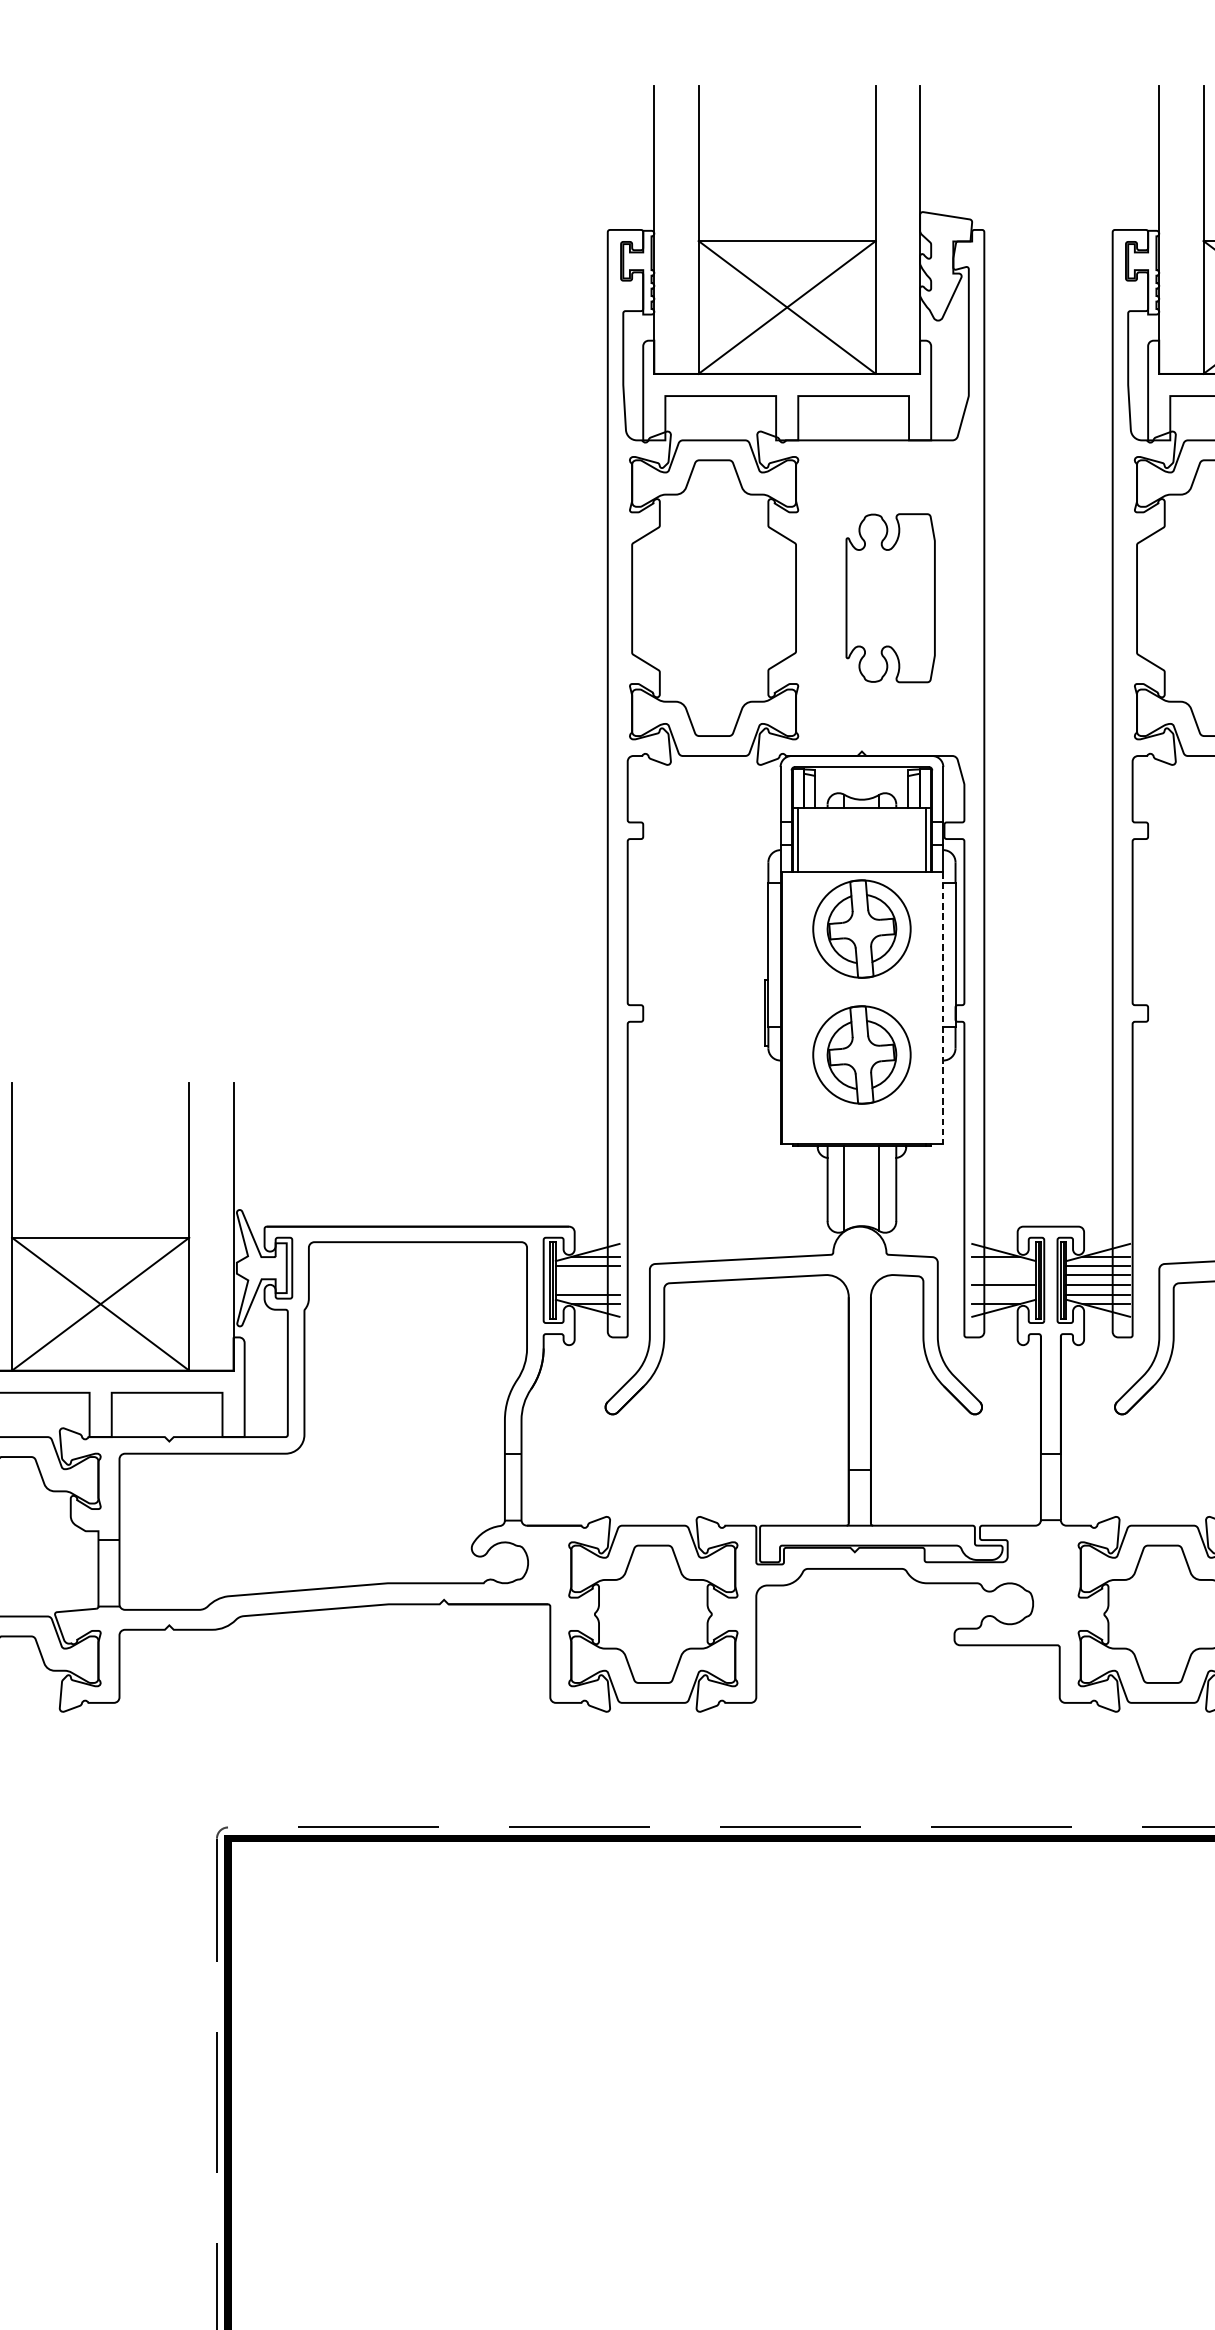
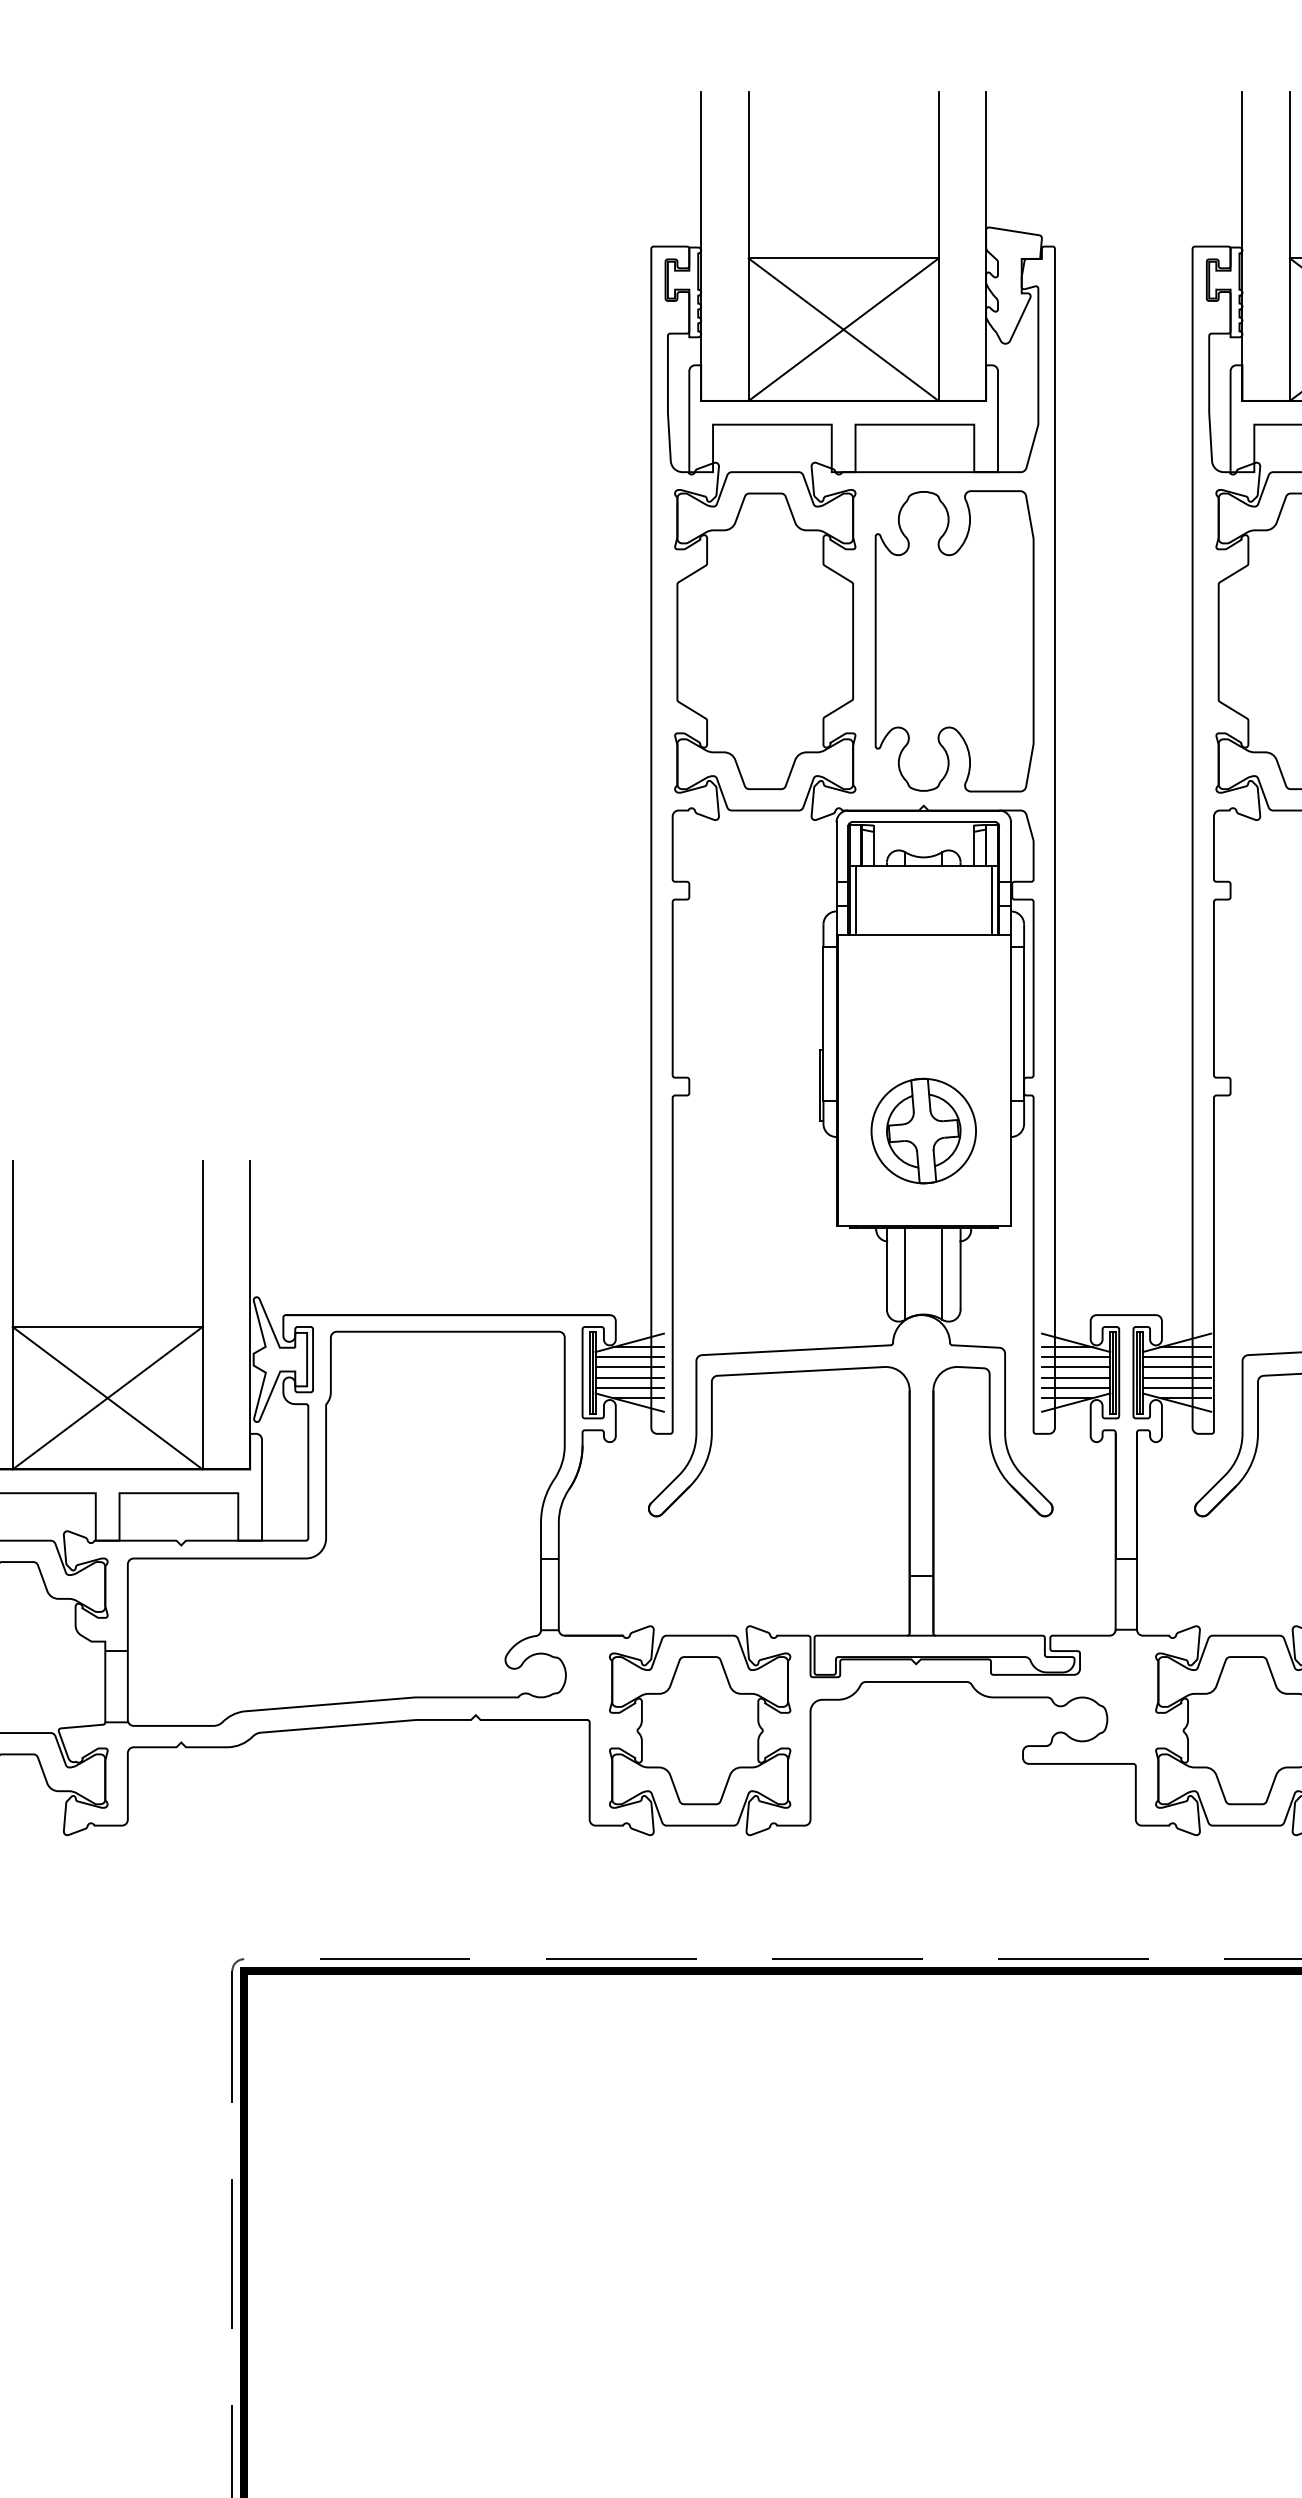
part: (890, 598) -> (954, 641), size x1.67
part: (861, 928) -> (923, 995), removed
line: (943, 1008) -> (1011, 1081), dashed -> solid
line: (1004, 1266) -> (1076, 1357), added
line: (587, 1275) -> (629, 1367), added
line: (1004, 1275) -> (1076, 1367), added
line: (587, 1285) -> (629, 1378), added
line: (1004, 1295) -> (1076, 1388), added

